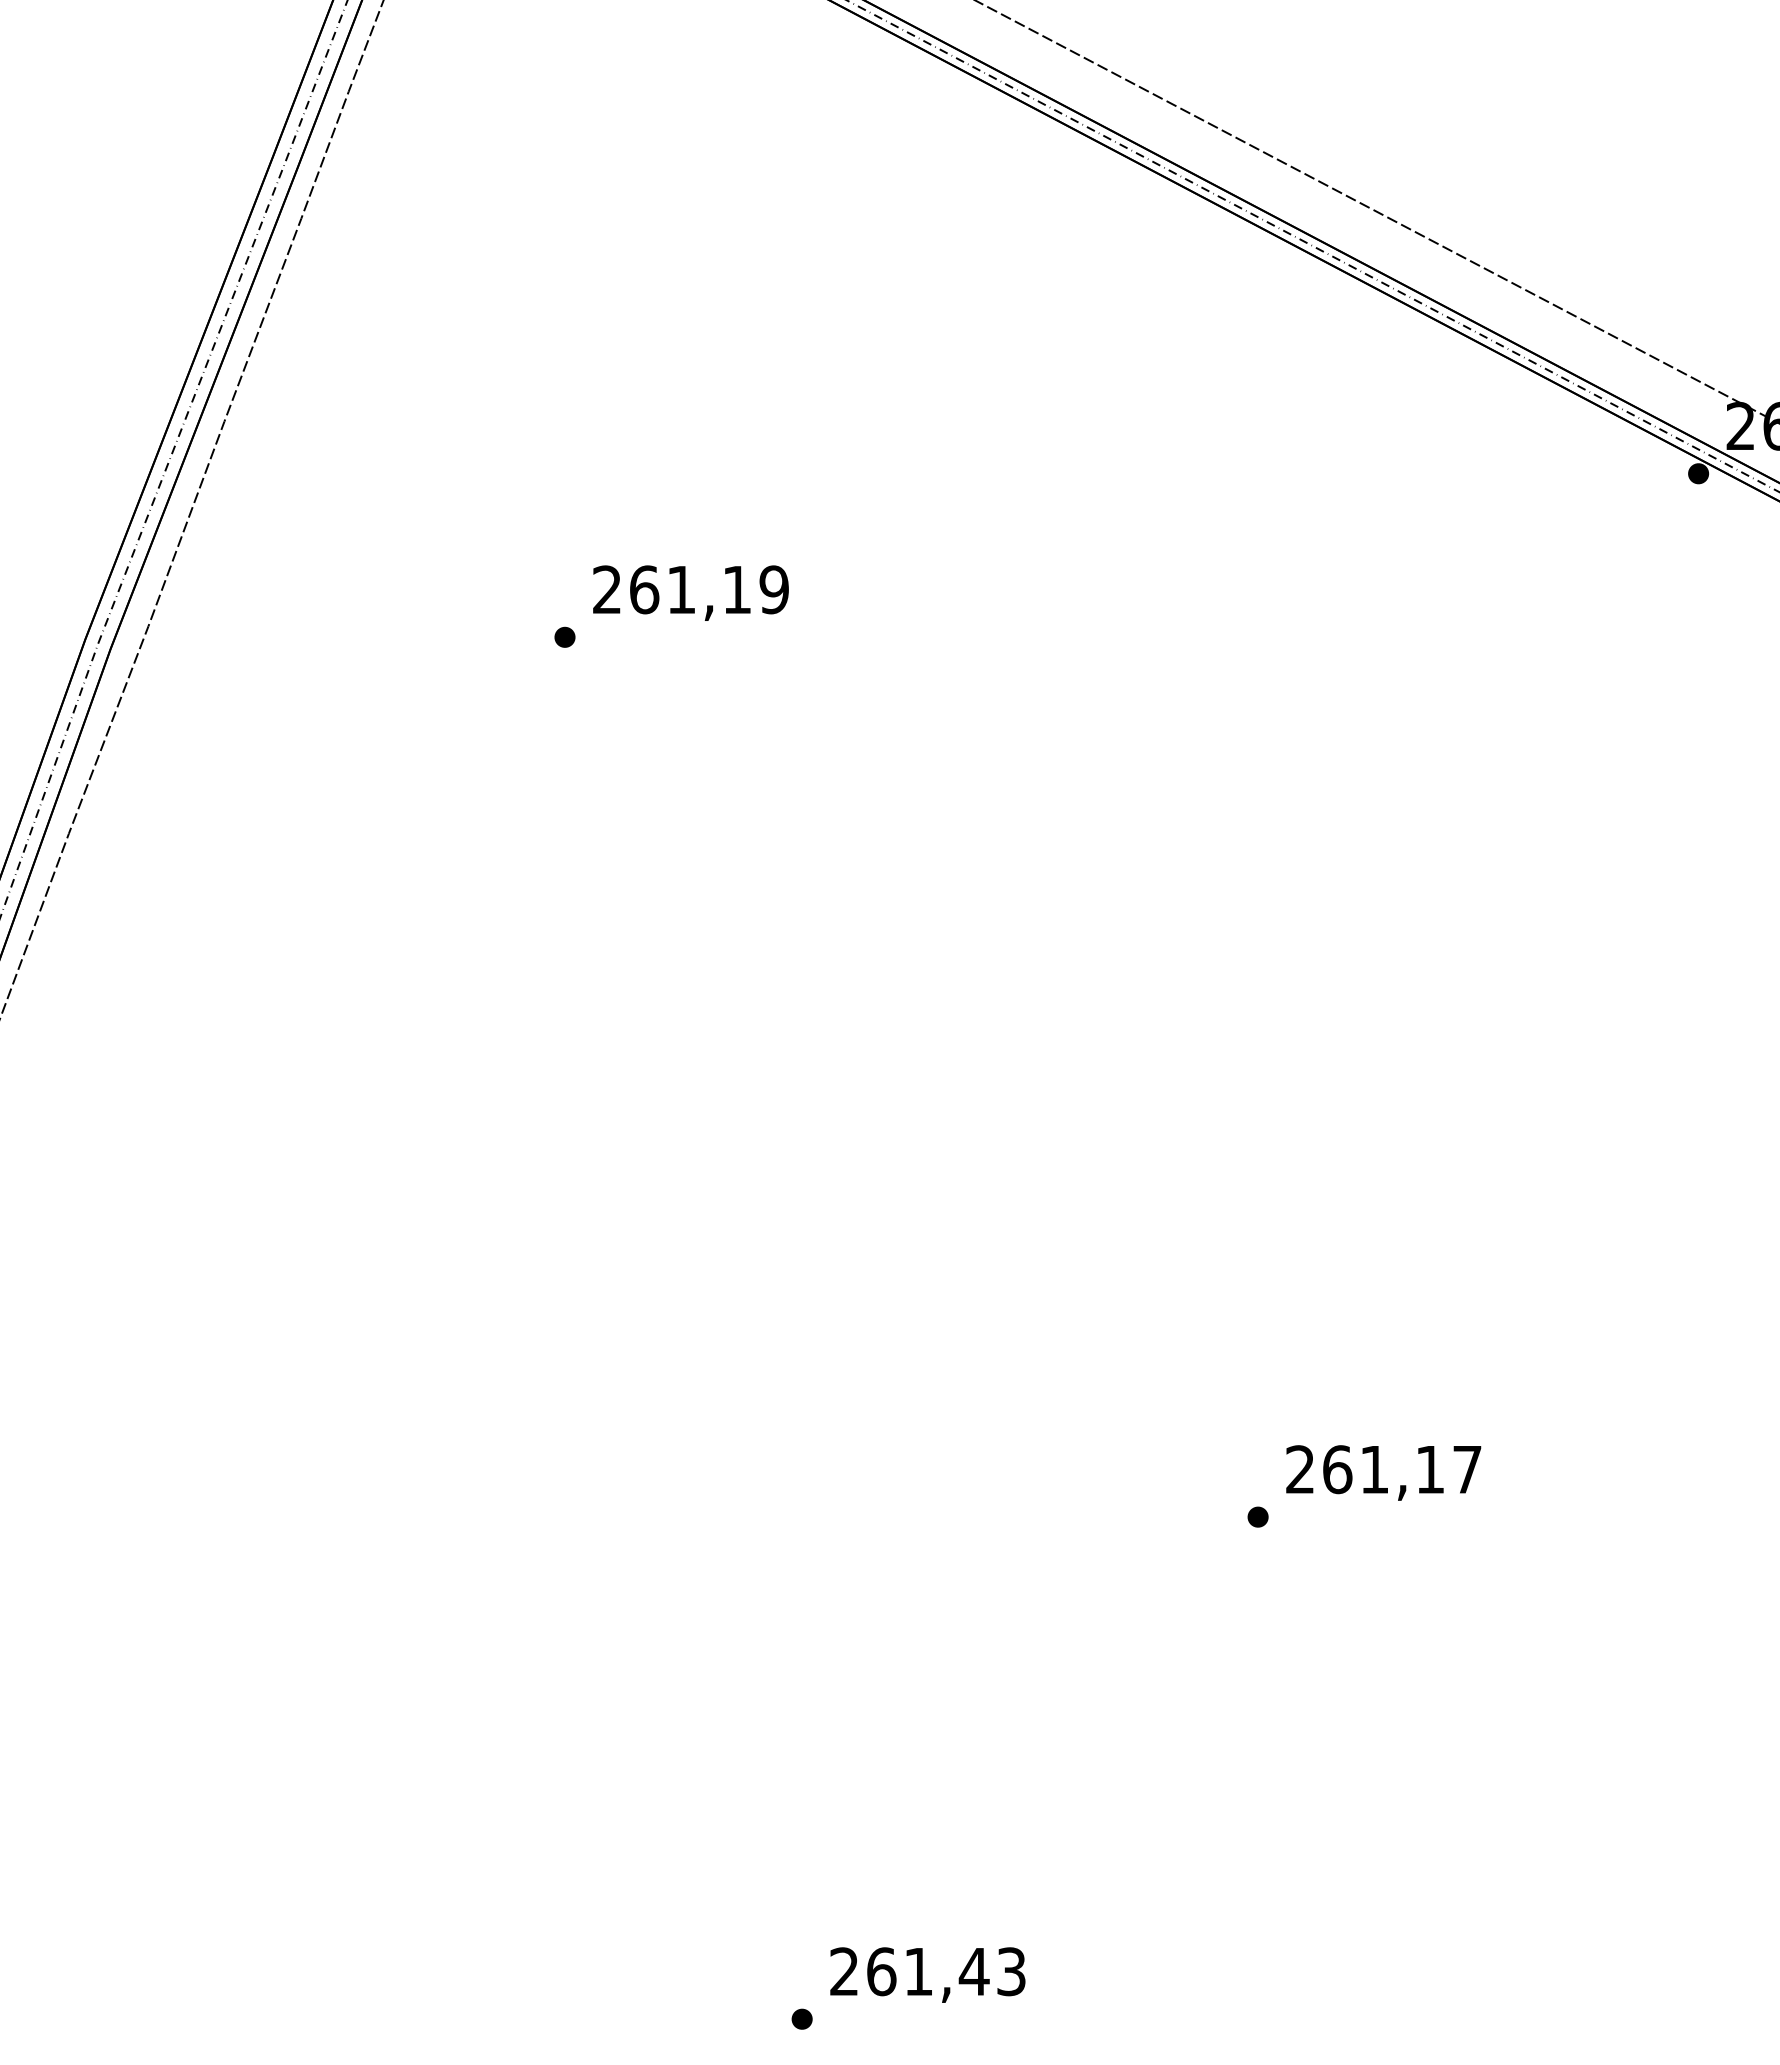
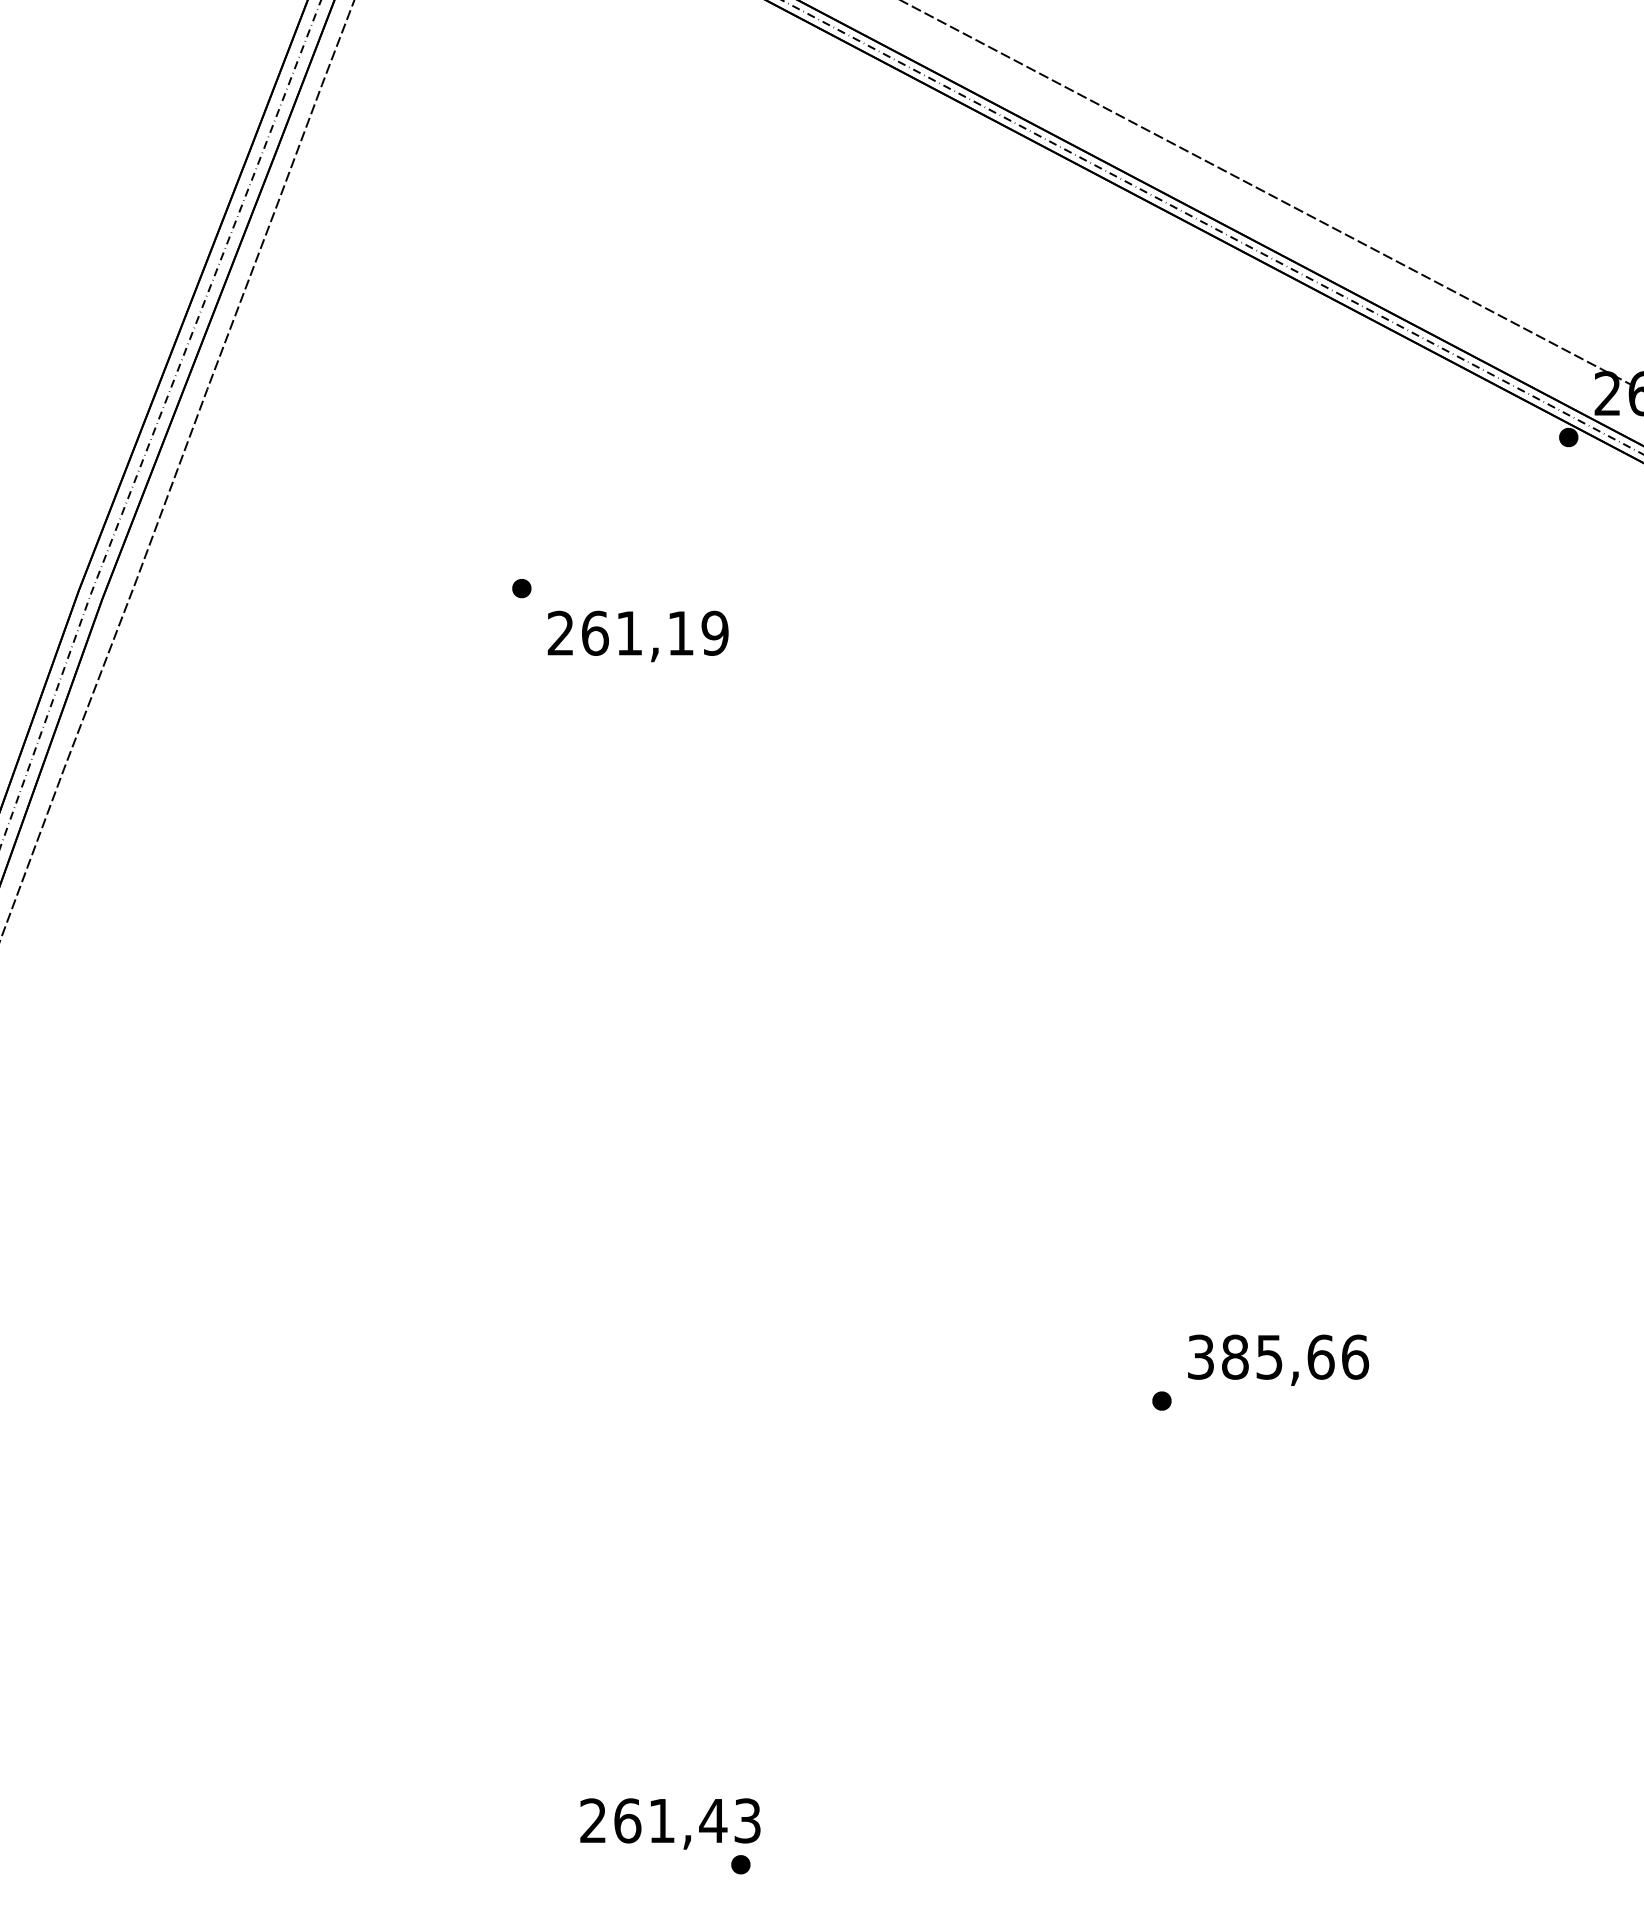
text: (690, 592) -> (637, 635), moved
text: (1384, 1469) -> (1278, 1357), 261,17 -> 385,66
text: (927, 1974) -> (670, 1823), moved

